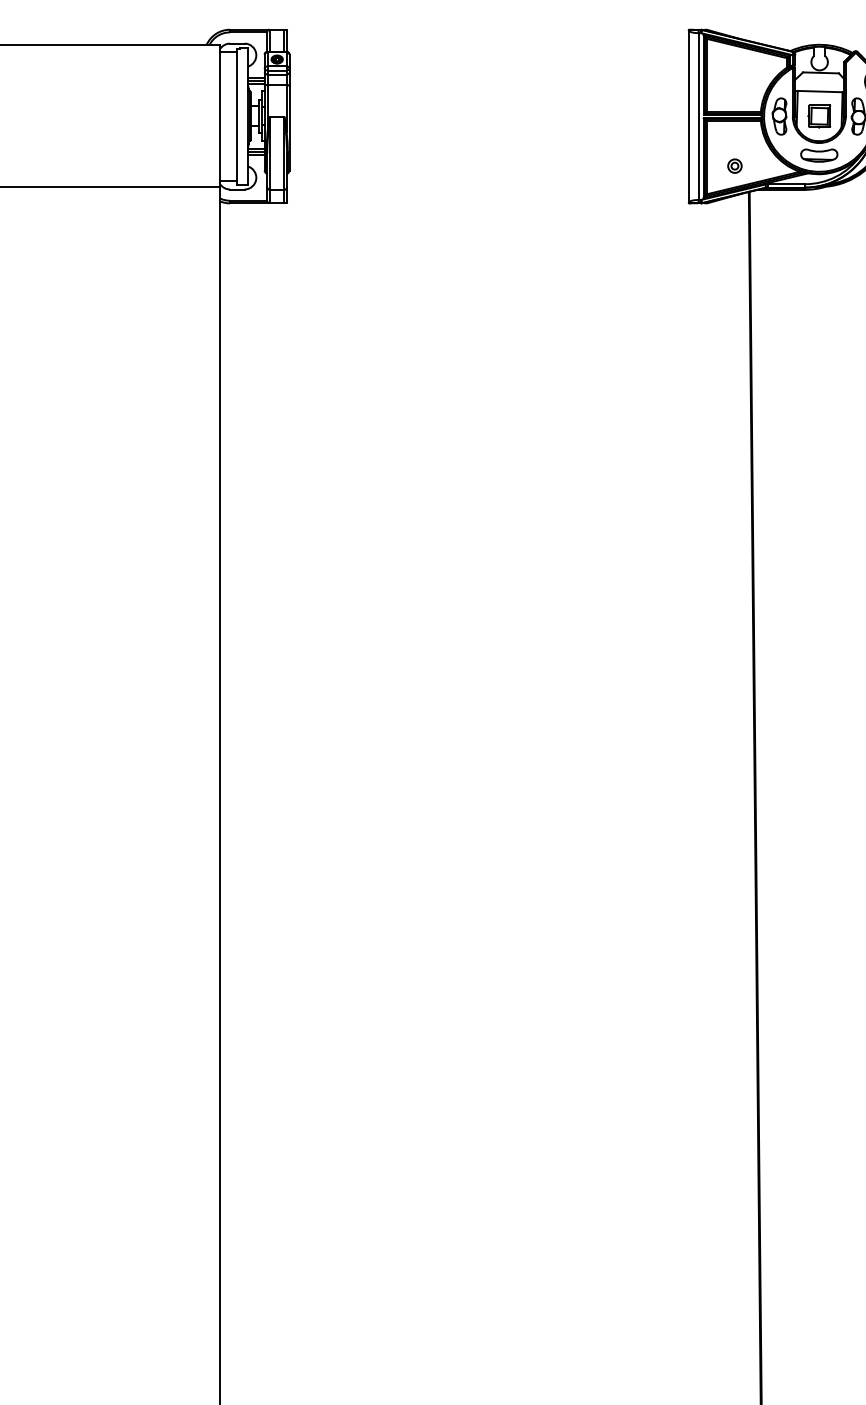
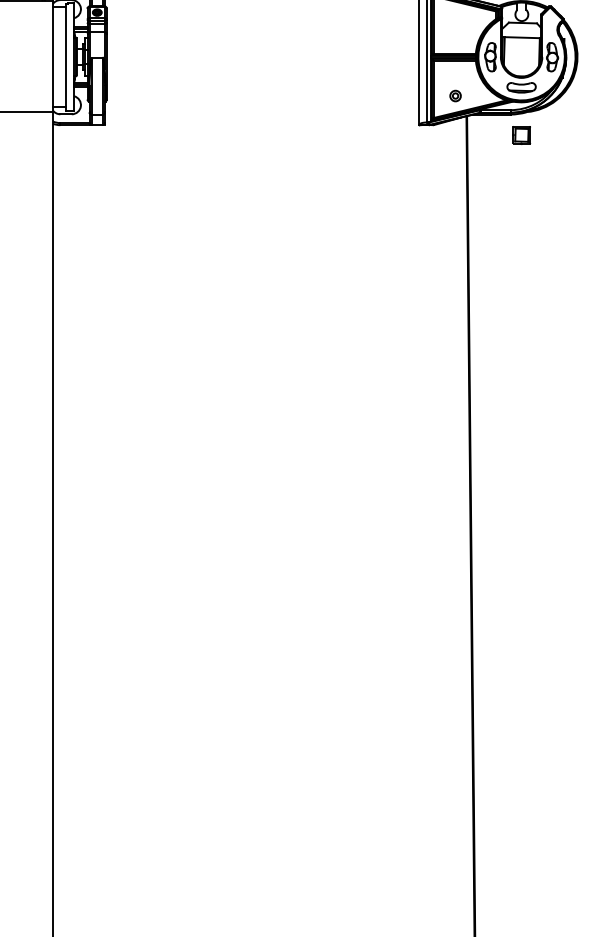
part: (819, 116) -> (521, 135), moved

